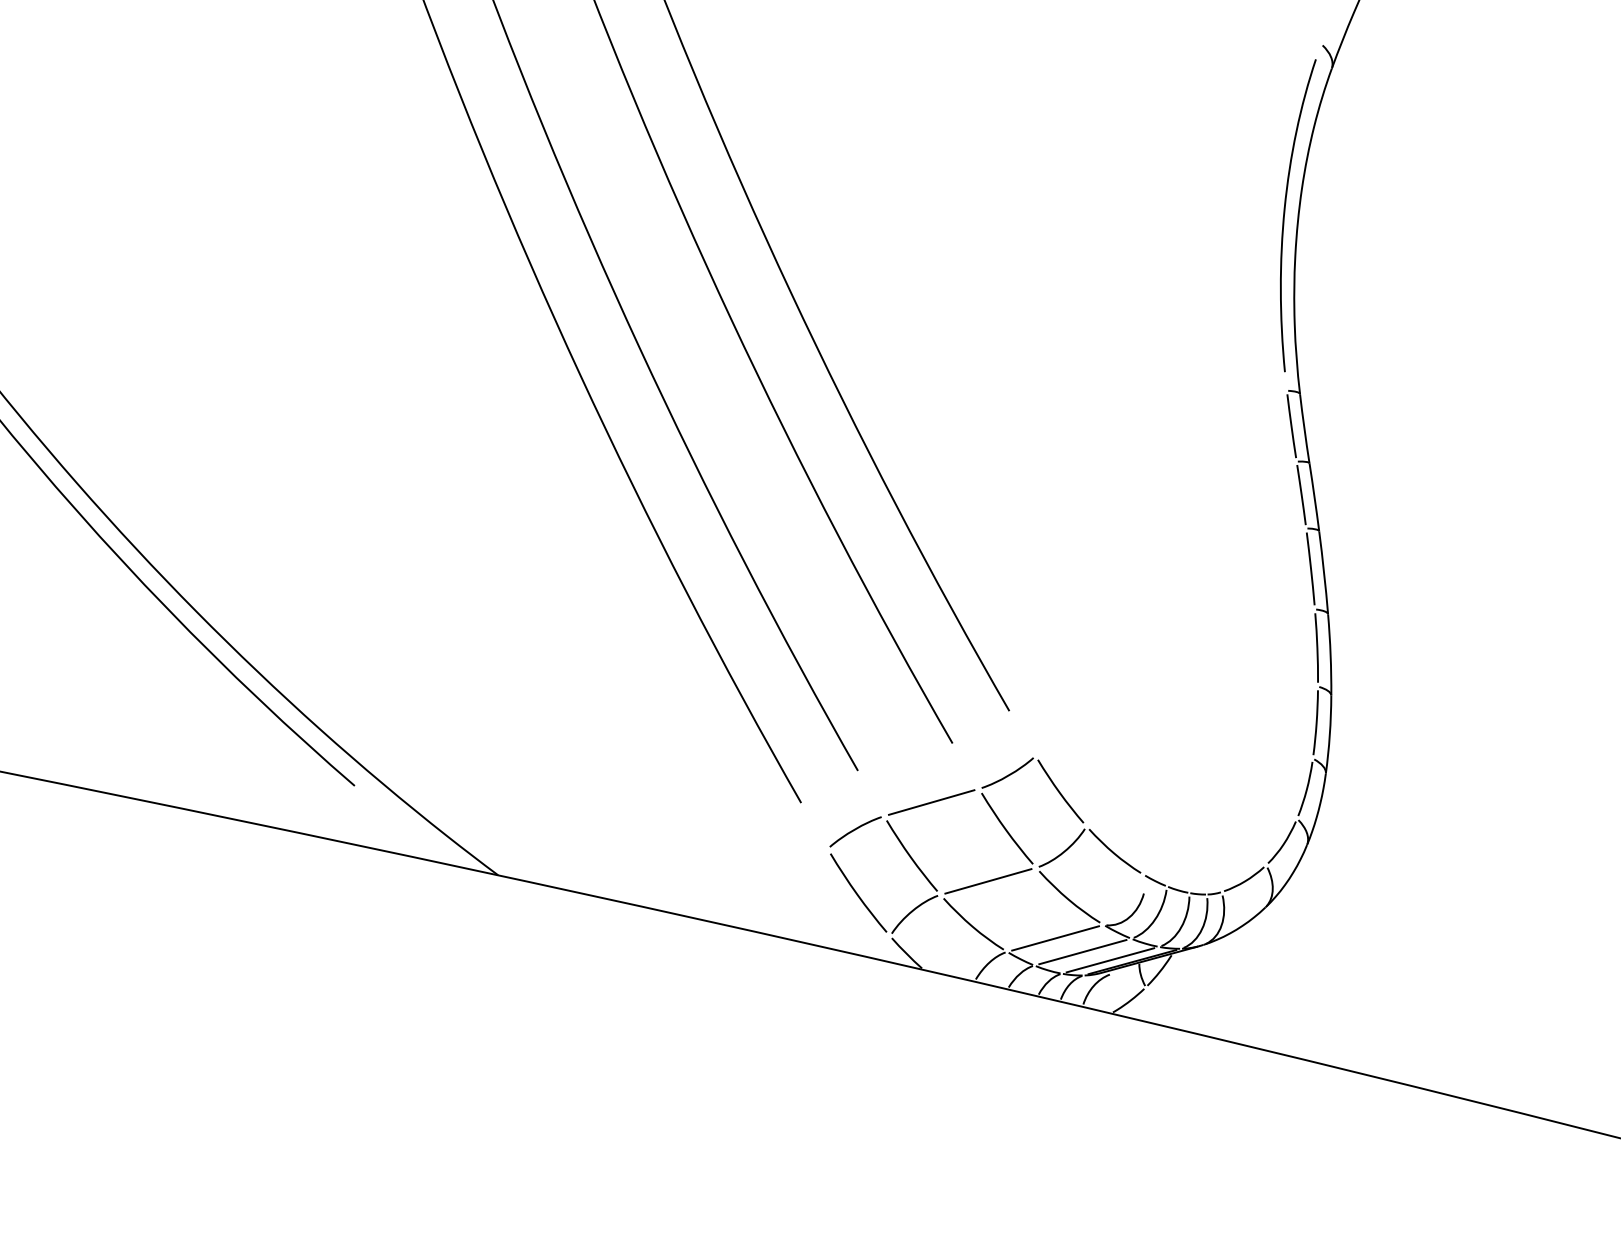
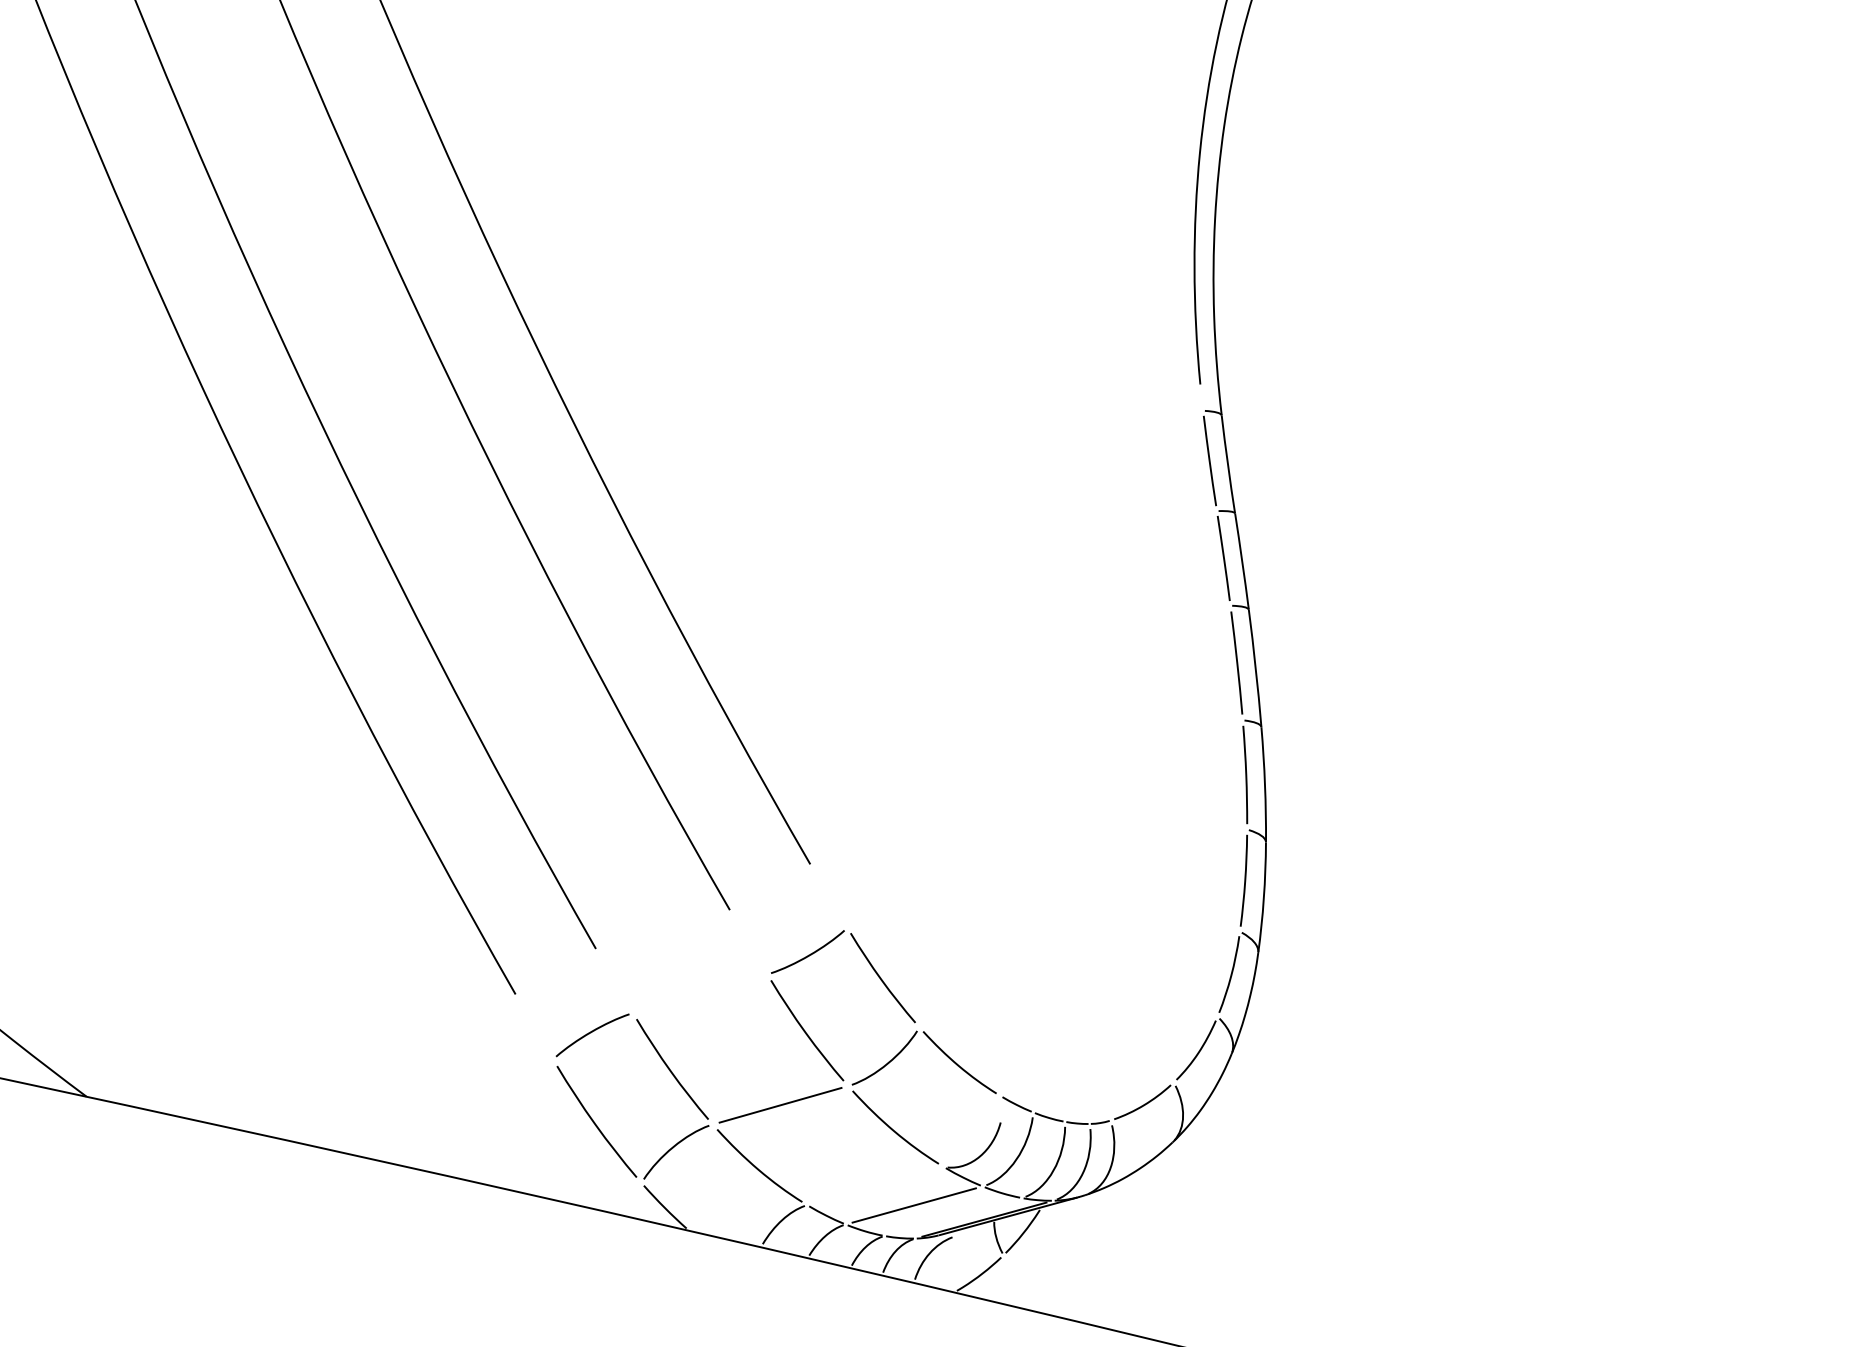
line: (931, 802) -> (700, 993), removed
line: (1055, 938) -> (875, 1186), removed
line: (1110, 960) -> (953, 1217), removed

